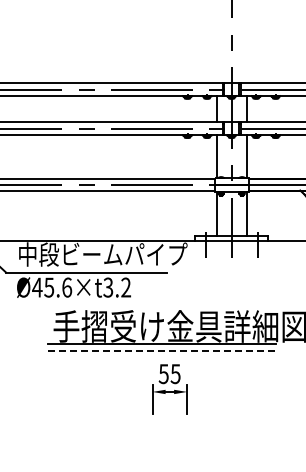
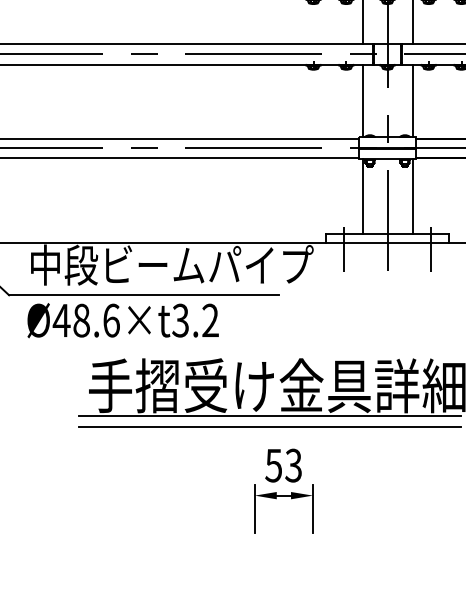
text: (49, 287) -> (82, 320), Ø45.6×t3.2 -> Ø48.6×t3.2
line: (161, 350) -> (269, 426), dashed -> solid
text: (175, 373) -> (293, 464), 55 -> 53

